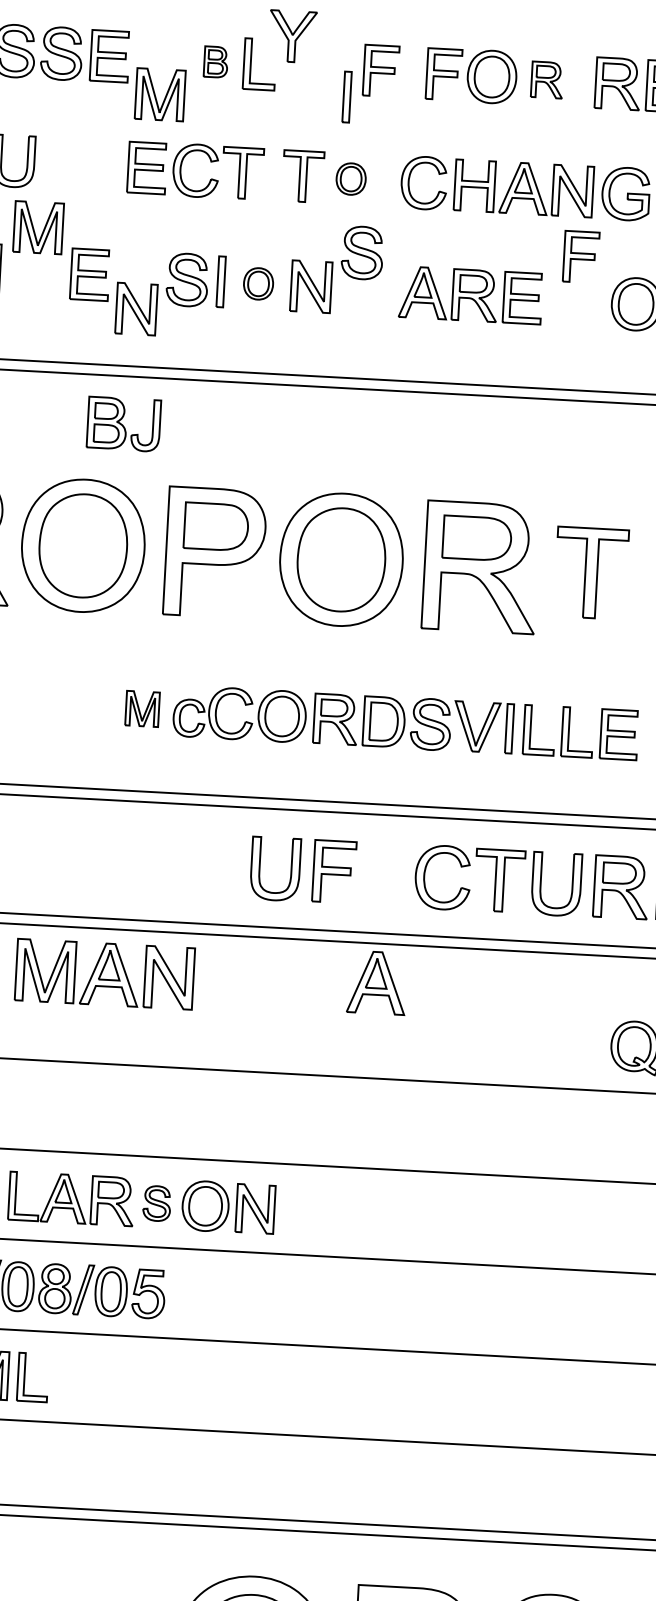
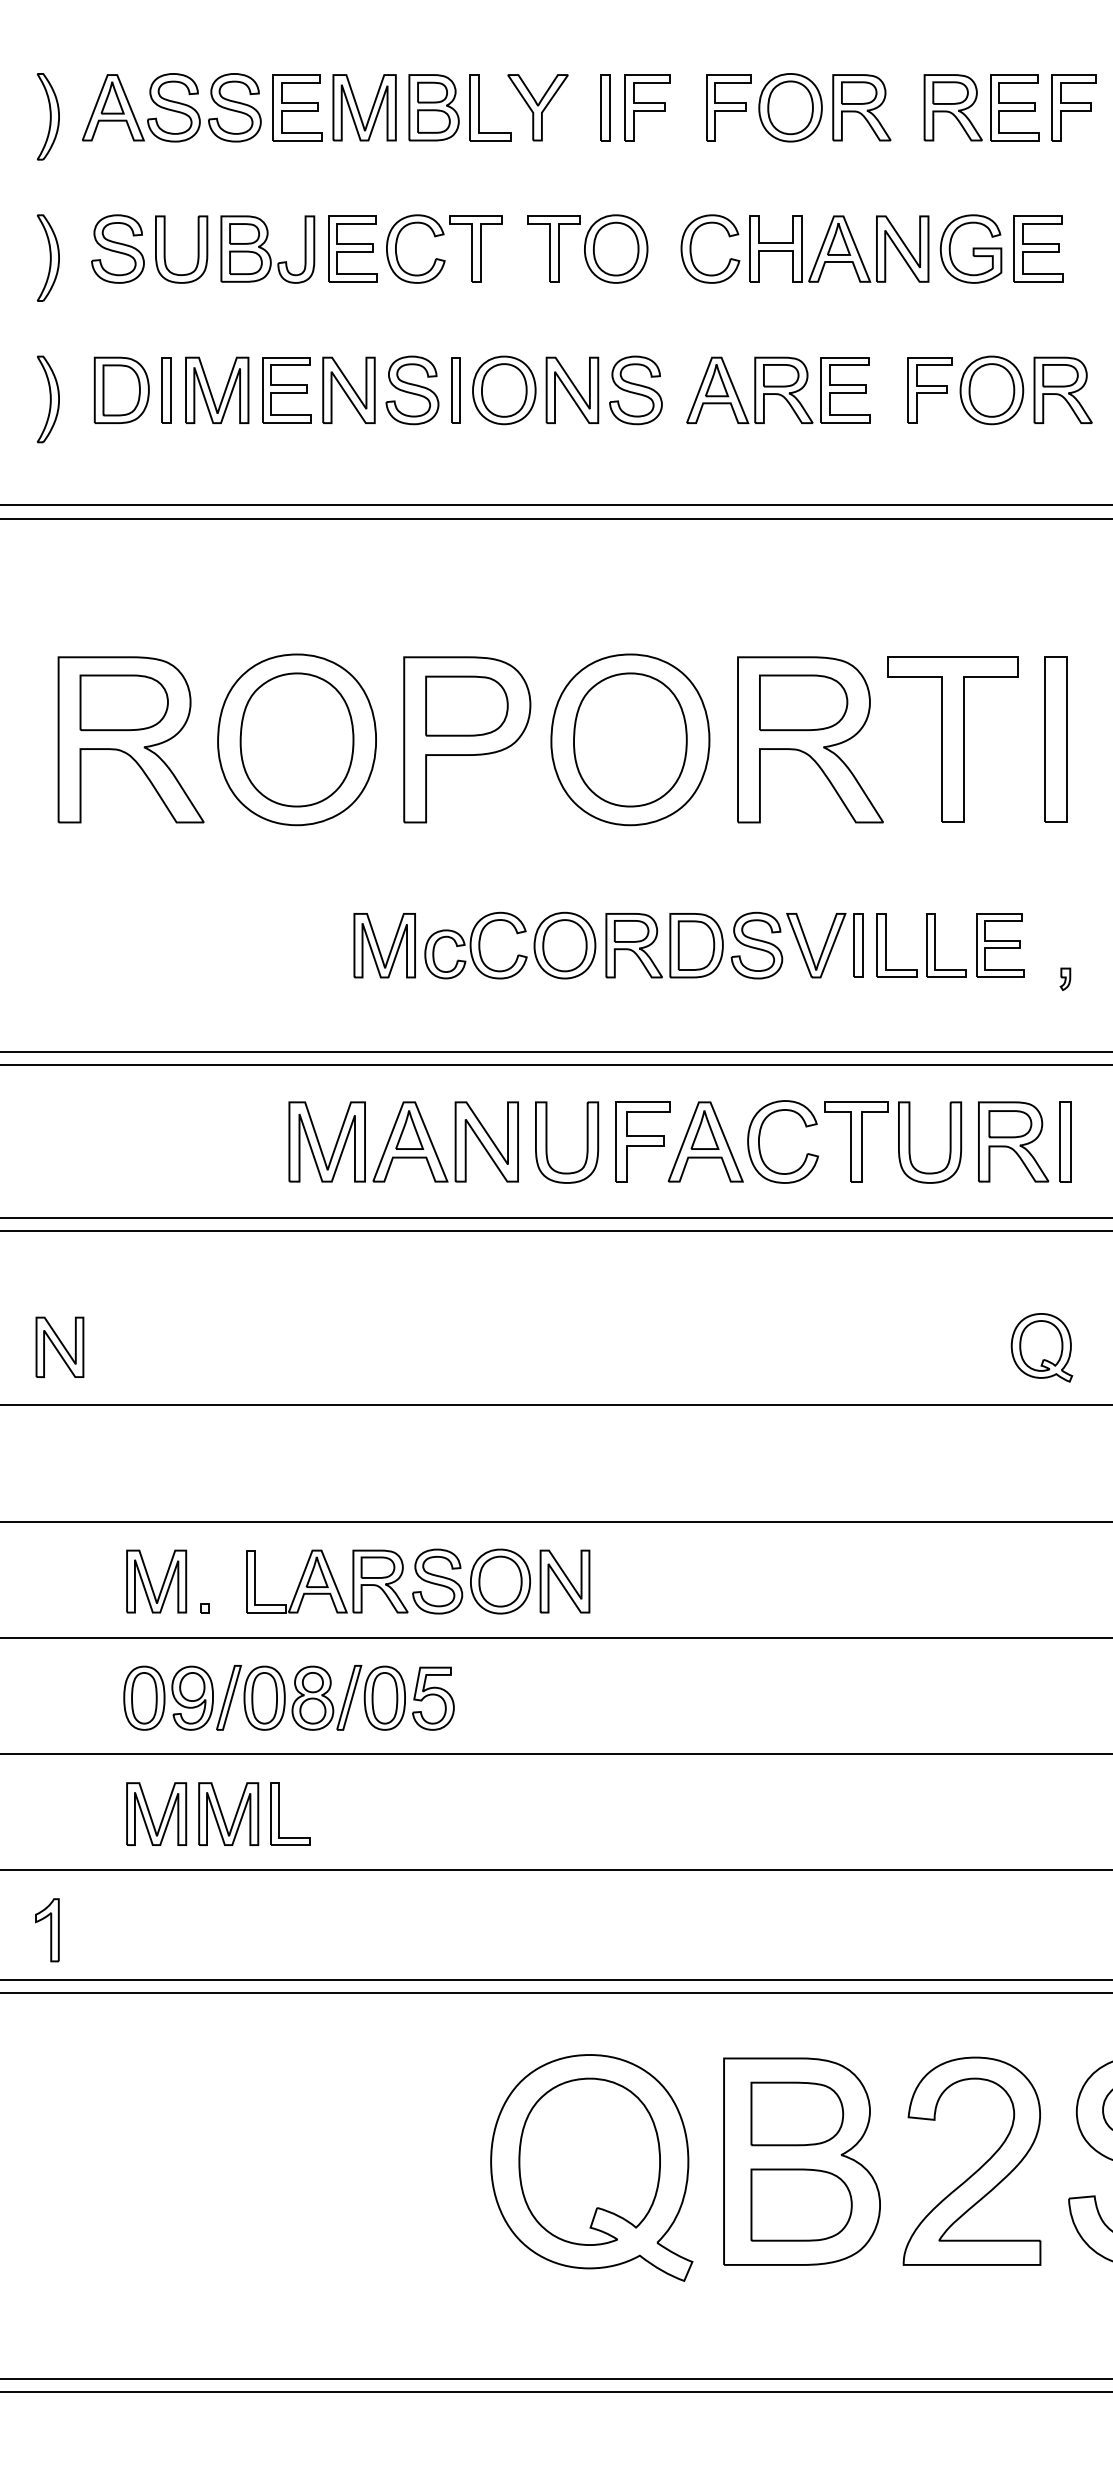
part: (292, 36) -> (537, 107), moved
part: (215, 61) -> (433, 107), size x1.67
part: (547, 79) -> (861, 107), size x1.43
part: (160, 94) -> (364, 107), moved
part: (347, 96) -> (605, 107), moved
part: (351, 178) -> (616, 248), size x1.67
part: (34, 228) -> (211, 391), moved
part: (362, 253) -> (635, 390), moved
part: (580, 257) -> (929, 390), moved
part: (258, 283) -> (504, 390), size x1.67
part: (136, 308) -> (348, 389), moved
part: (123, 424) -> (267, 249), moved
part: (590, 573) -> (952, 739), size x1.43
part: (142, 708) -> (384, 945), size x1.43
part: (104, 973) -> (403, 1141), moved
part: (376, 982) -> (705, 1141), moved
part: (156, 1203) -> (437, 1581), size x1.43

